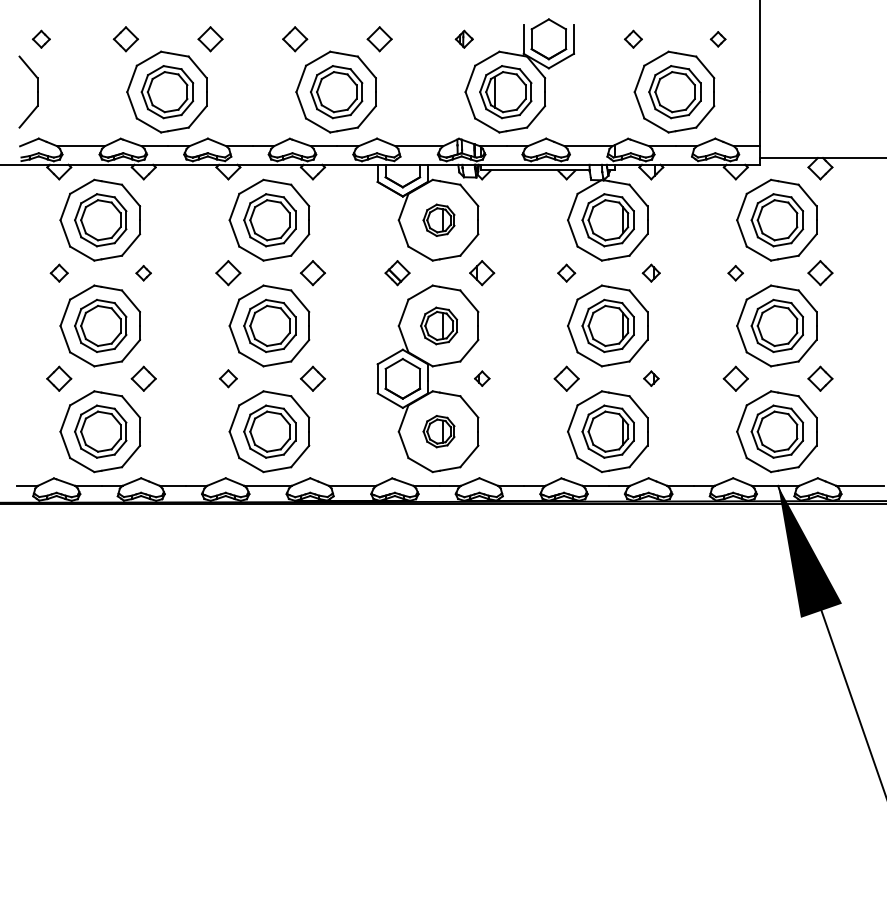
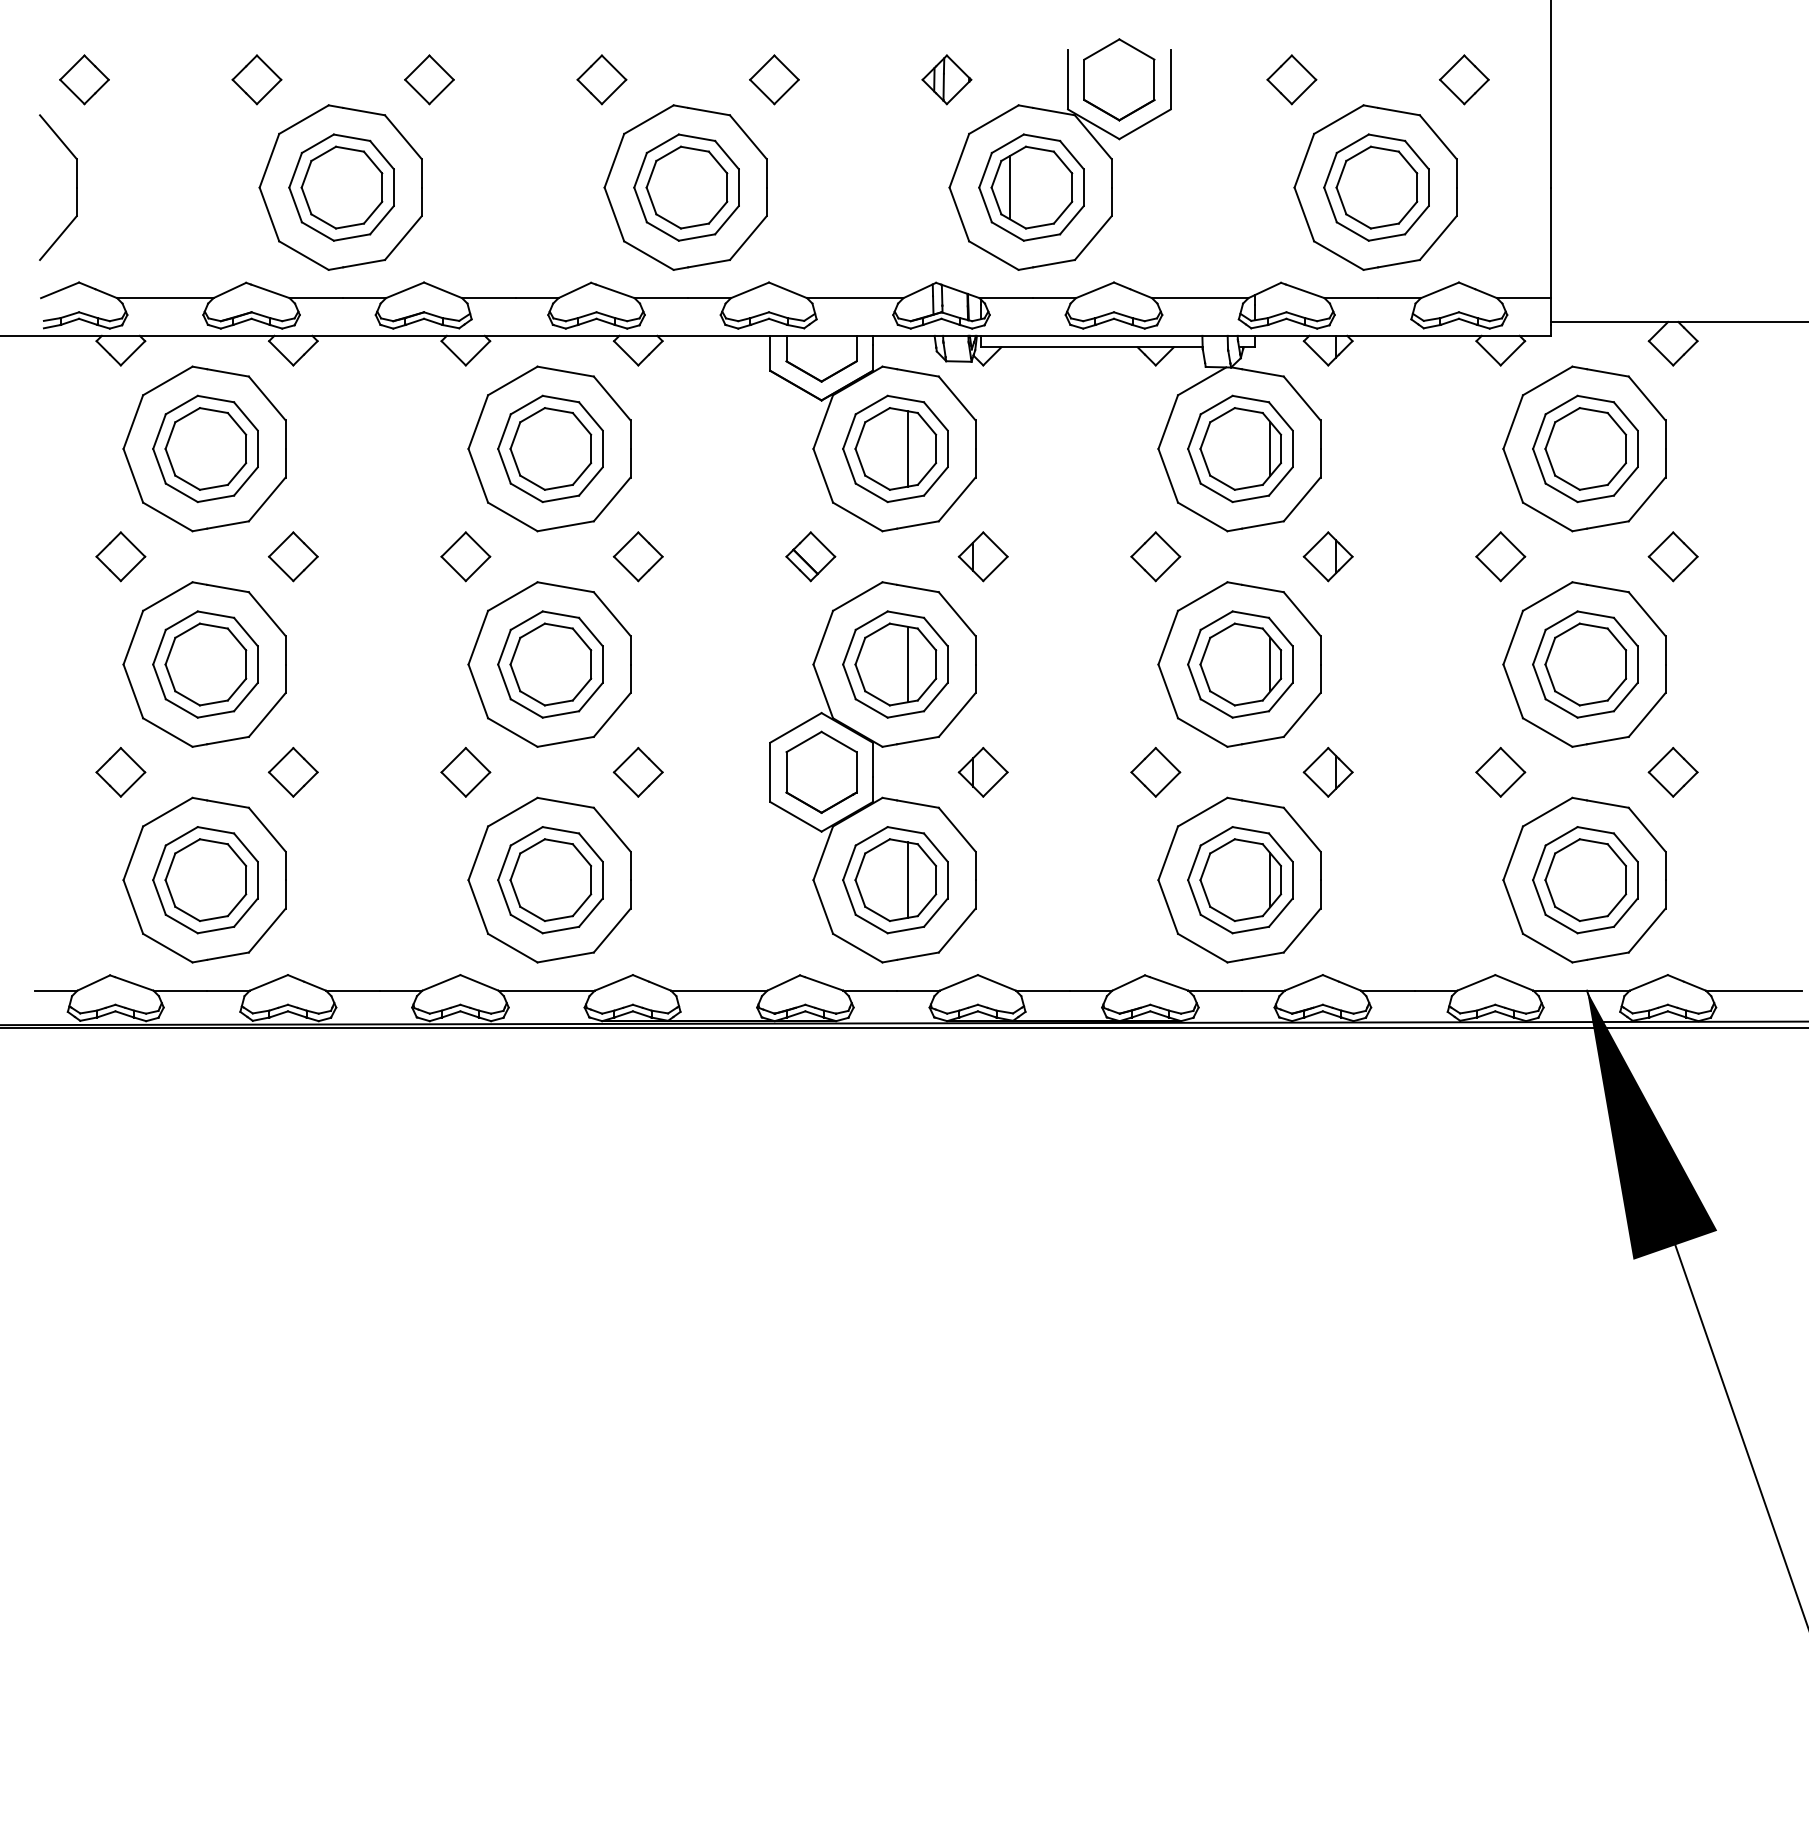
part: (41, 39) -> (84, 80), size x1.43
part: (464, 39) -> (947, 80), size x1.43
part: (633, 39) -> (1291, 80), size x1.43
part: (718, 39) -> (1465, 80), size x1.67
part: (438, 220) -> (894, 449), size x1.67
part: (59, 273) -> (121, 557), size x1.43
part: (143, 273) -> (292, 557), size x1.67
part: (566, 273) -> (1155, 557), size x1.43
part: (651, 273) -> (1328, 557), size x1.43
part: (735, 273) -> (1499, 557), size x1.67
part: (438, 325) -> (894, 663), size x1.43
part: (228, 378) -> (466, 771), size x1.43
part: (482, 378) -> (984, 771), size x1.67
part: (651, 378) -> (1328, 771), size x1.67
part: (438, 431) -> (894, 879), size x1.67

